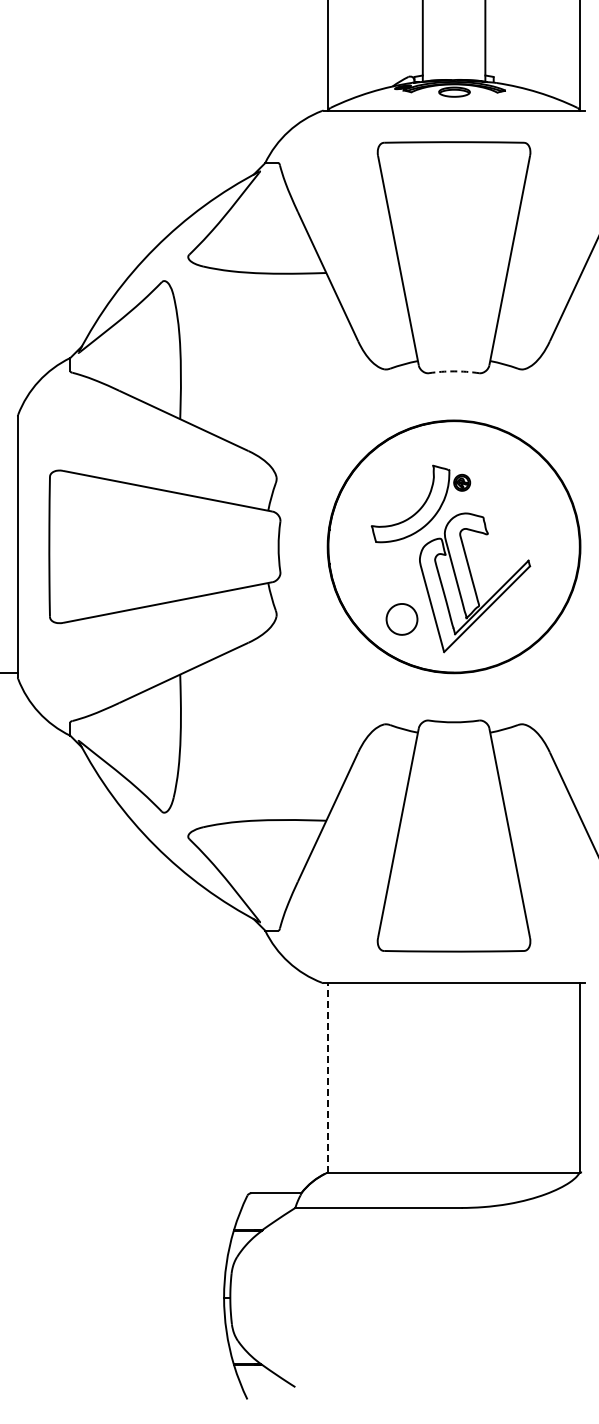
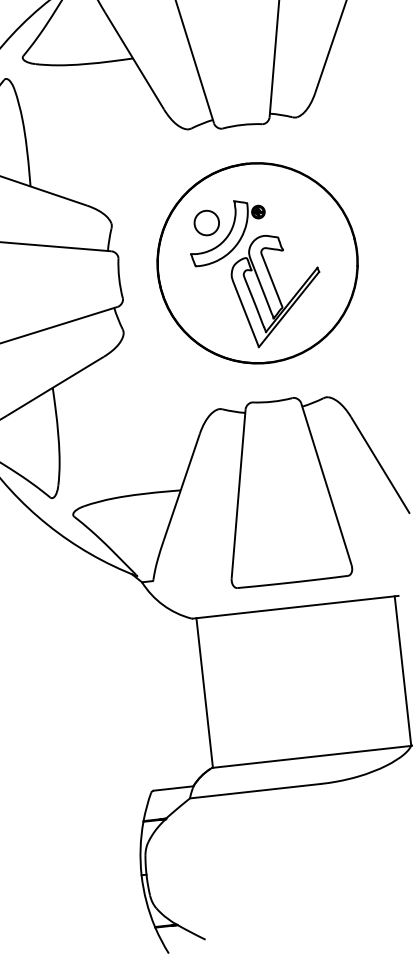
arc: (454, 371) -> (242, 124), dashed -> solid
part: (401, 619) -> (206, 223), moved
line: (328, 1077) -> (204, 692), dashed -> solid

